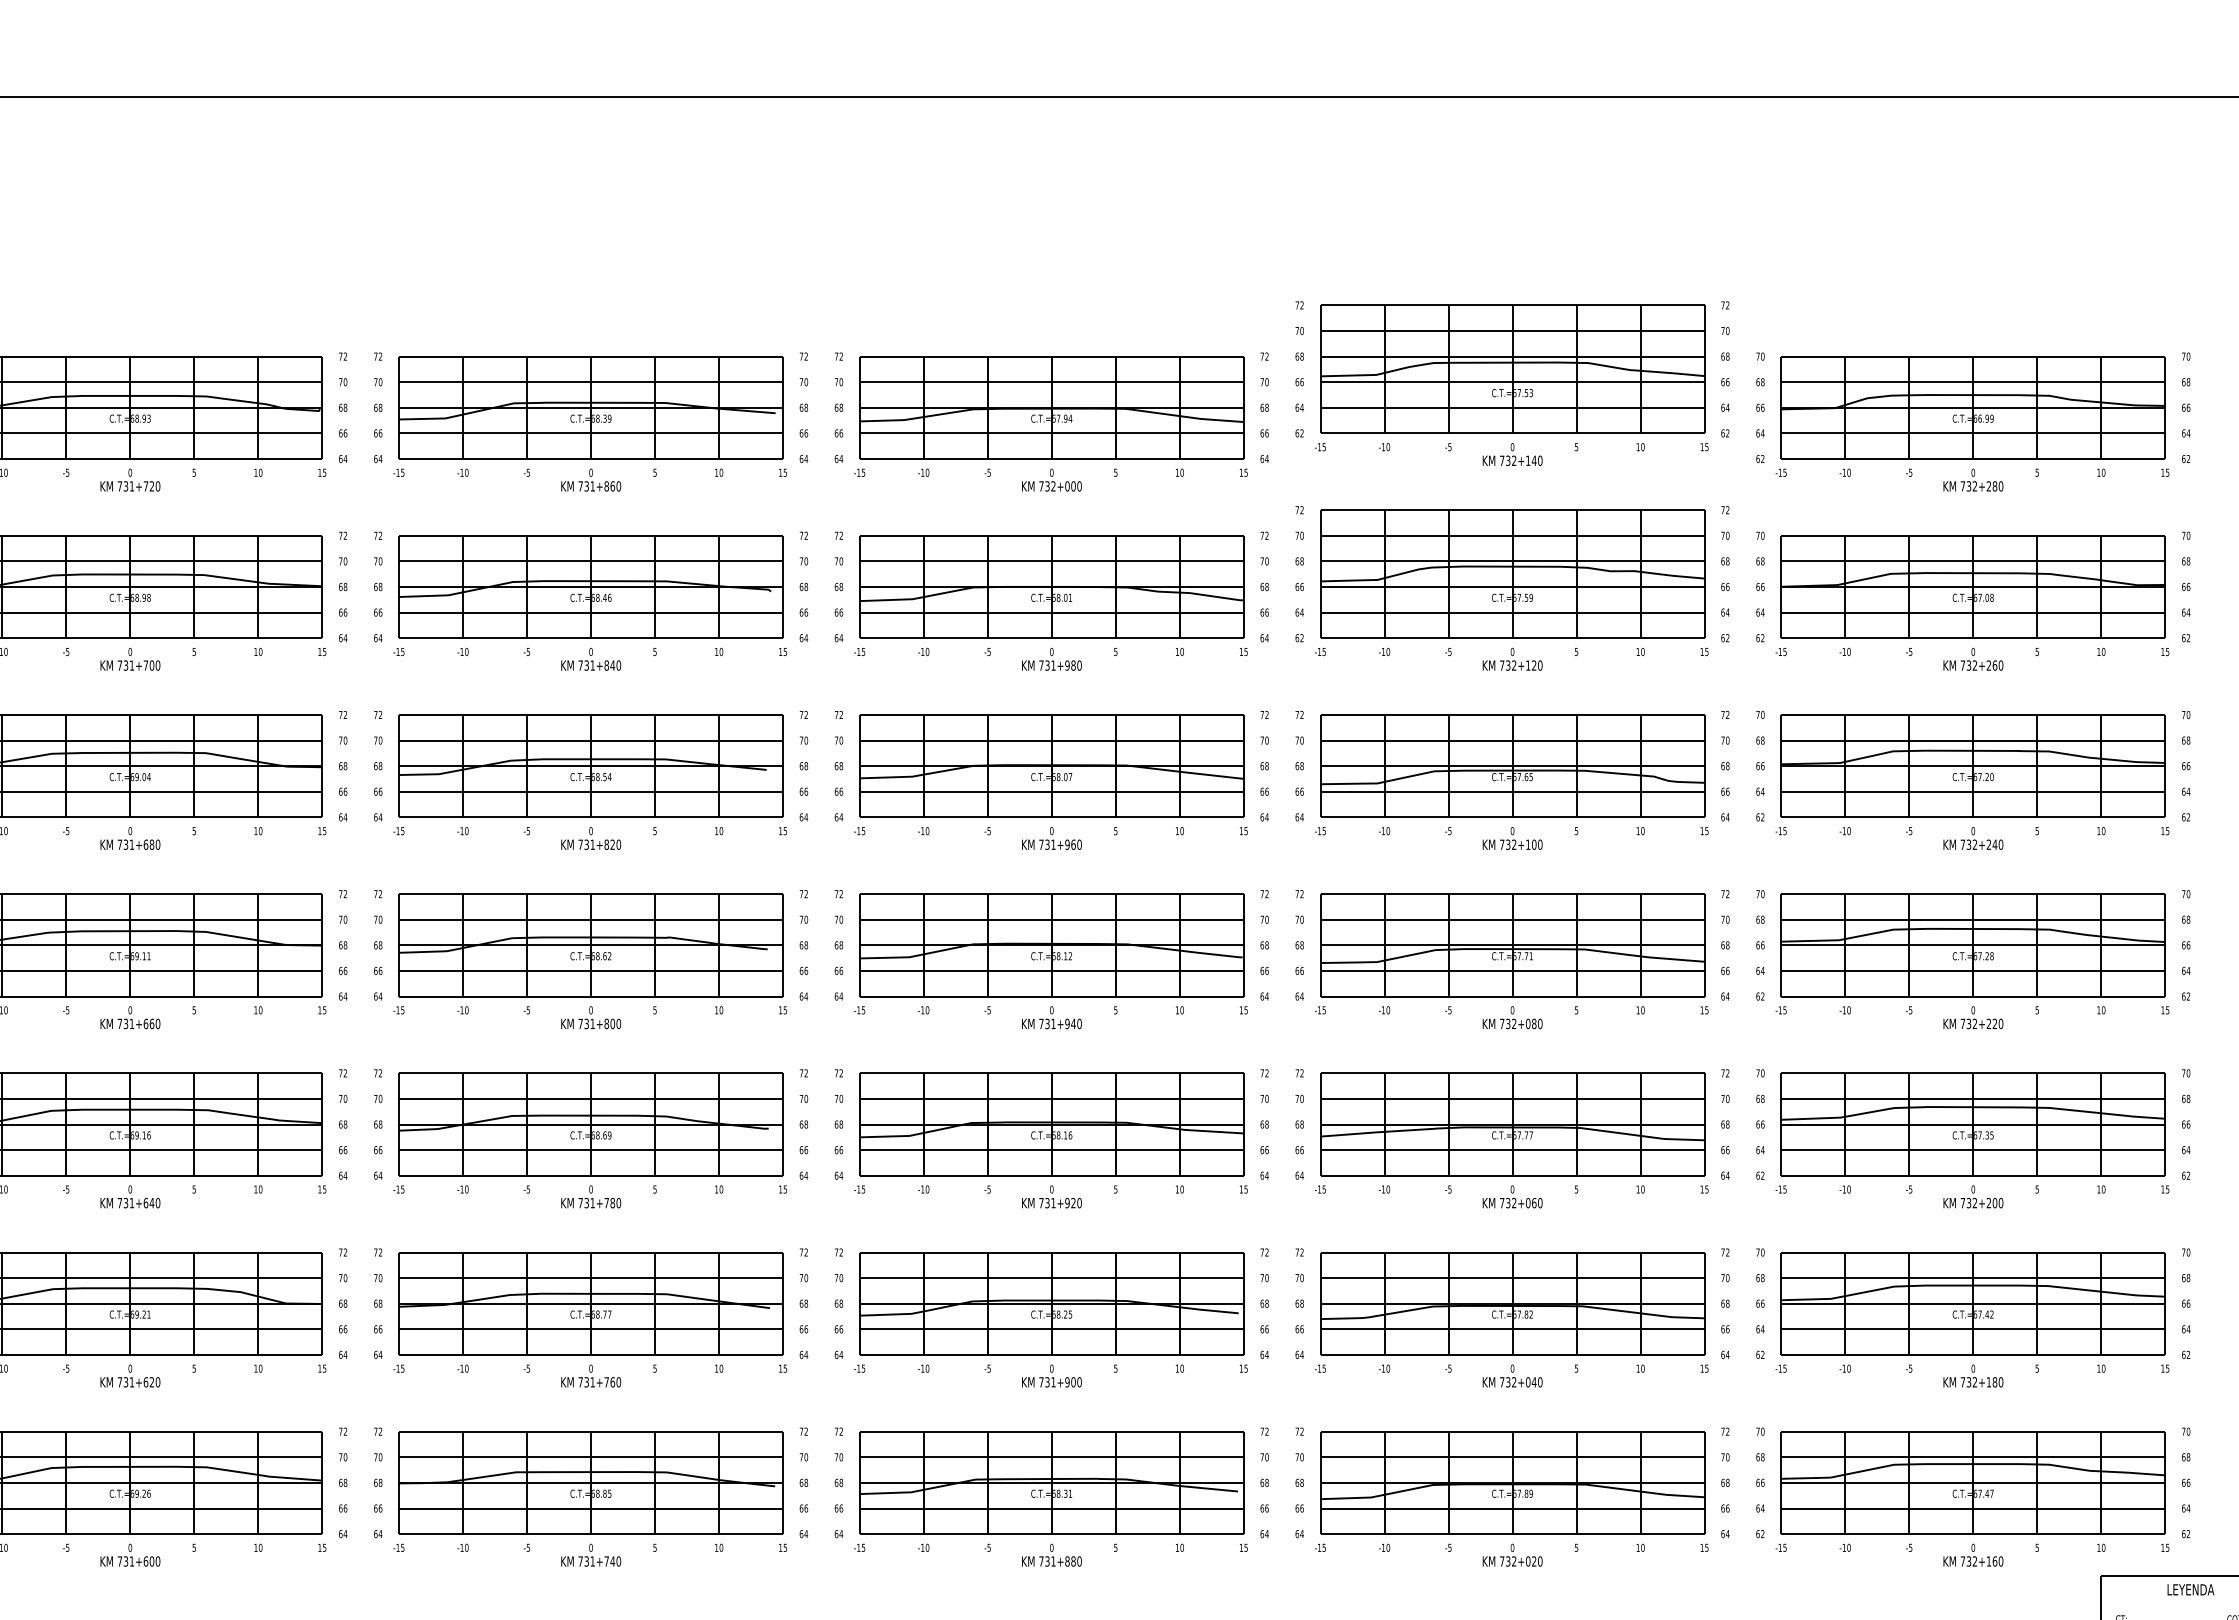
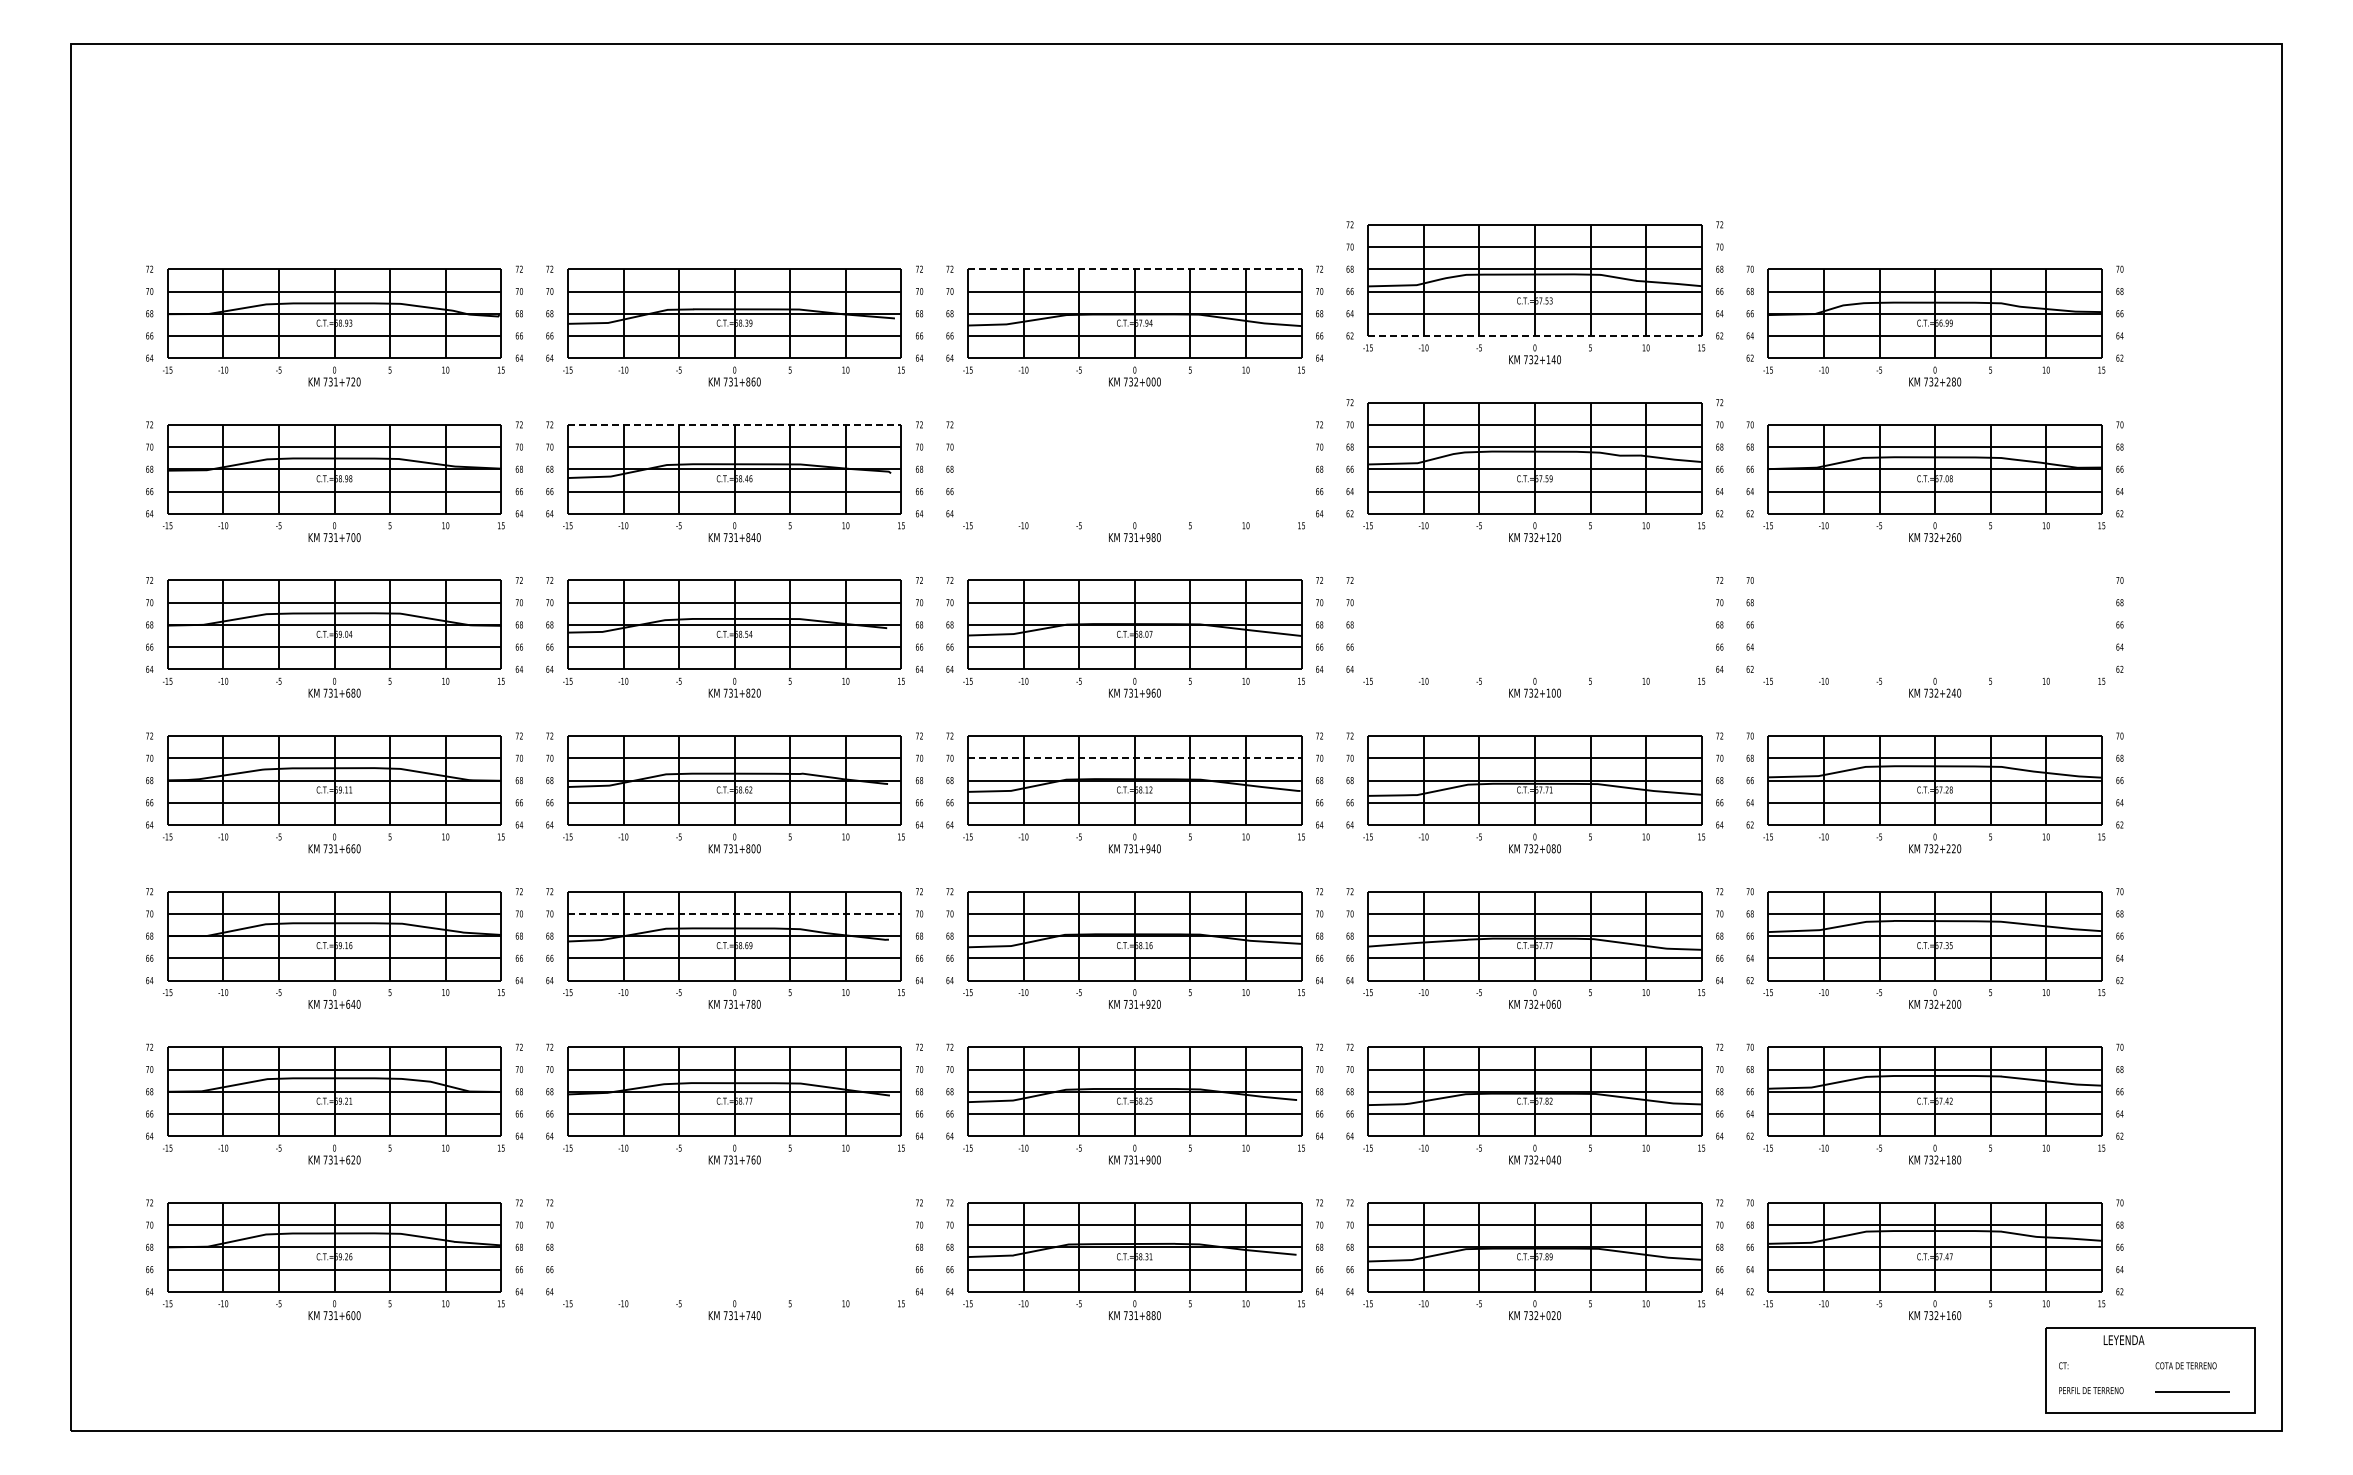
line: (1051, 356) -> (1134, 269), solid -> dashed
line: (1512, 432) -> (1534, 335), solid -> dashed
line: (590, 535) -> (734, 424), solid -> dashed
part: (1051, 587) -> (1134, 469), removed
part: (1512, 765) -> (1534, 624), removed
part: (1972, 765) -> (1934, 624), removed
line: (1051, 919) -> (1134, 758), solid -> dashed
line: (590, 1098) -> (734, 913), solid -> dashed
part: (590, 1483) -> (734, 1247), removed

